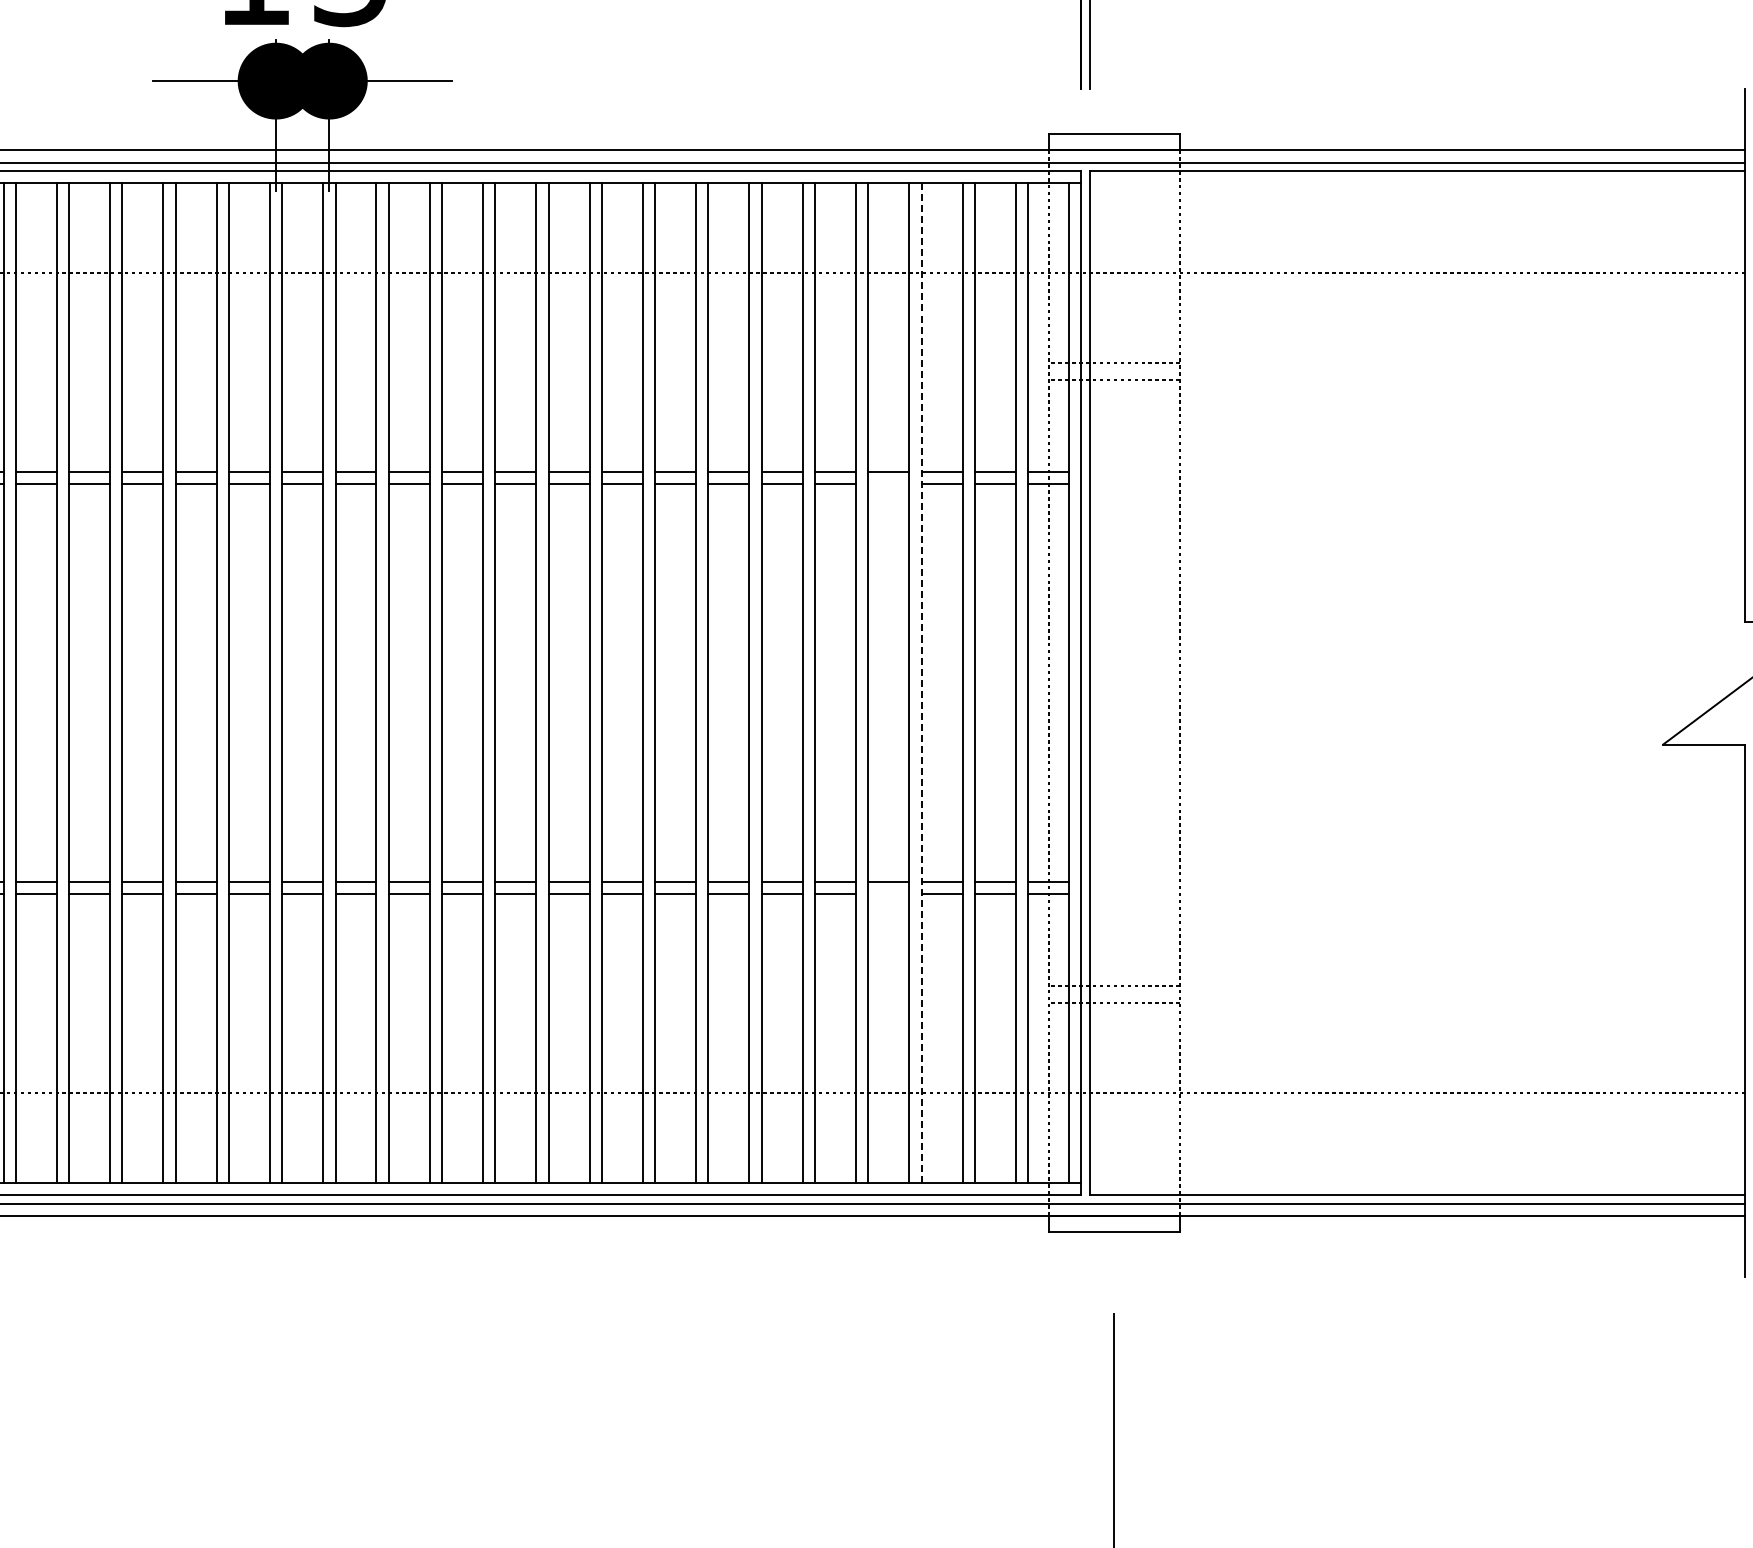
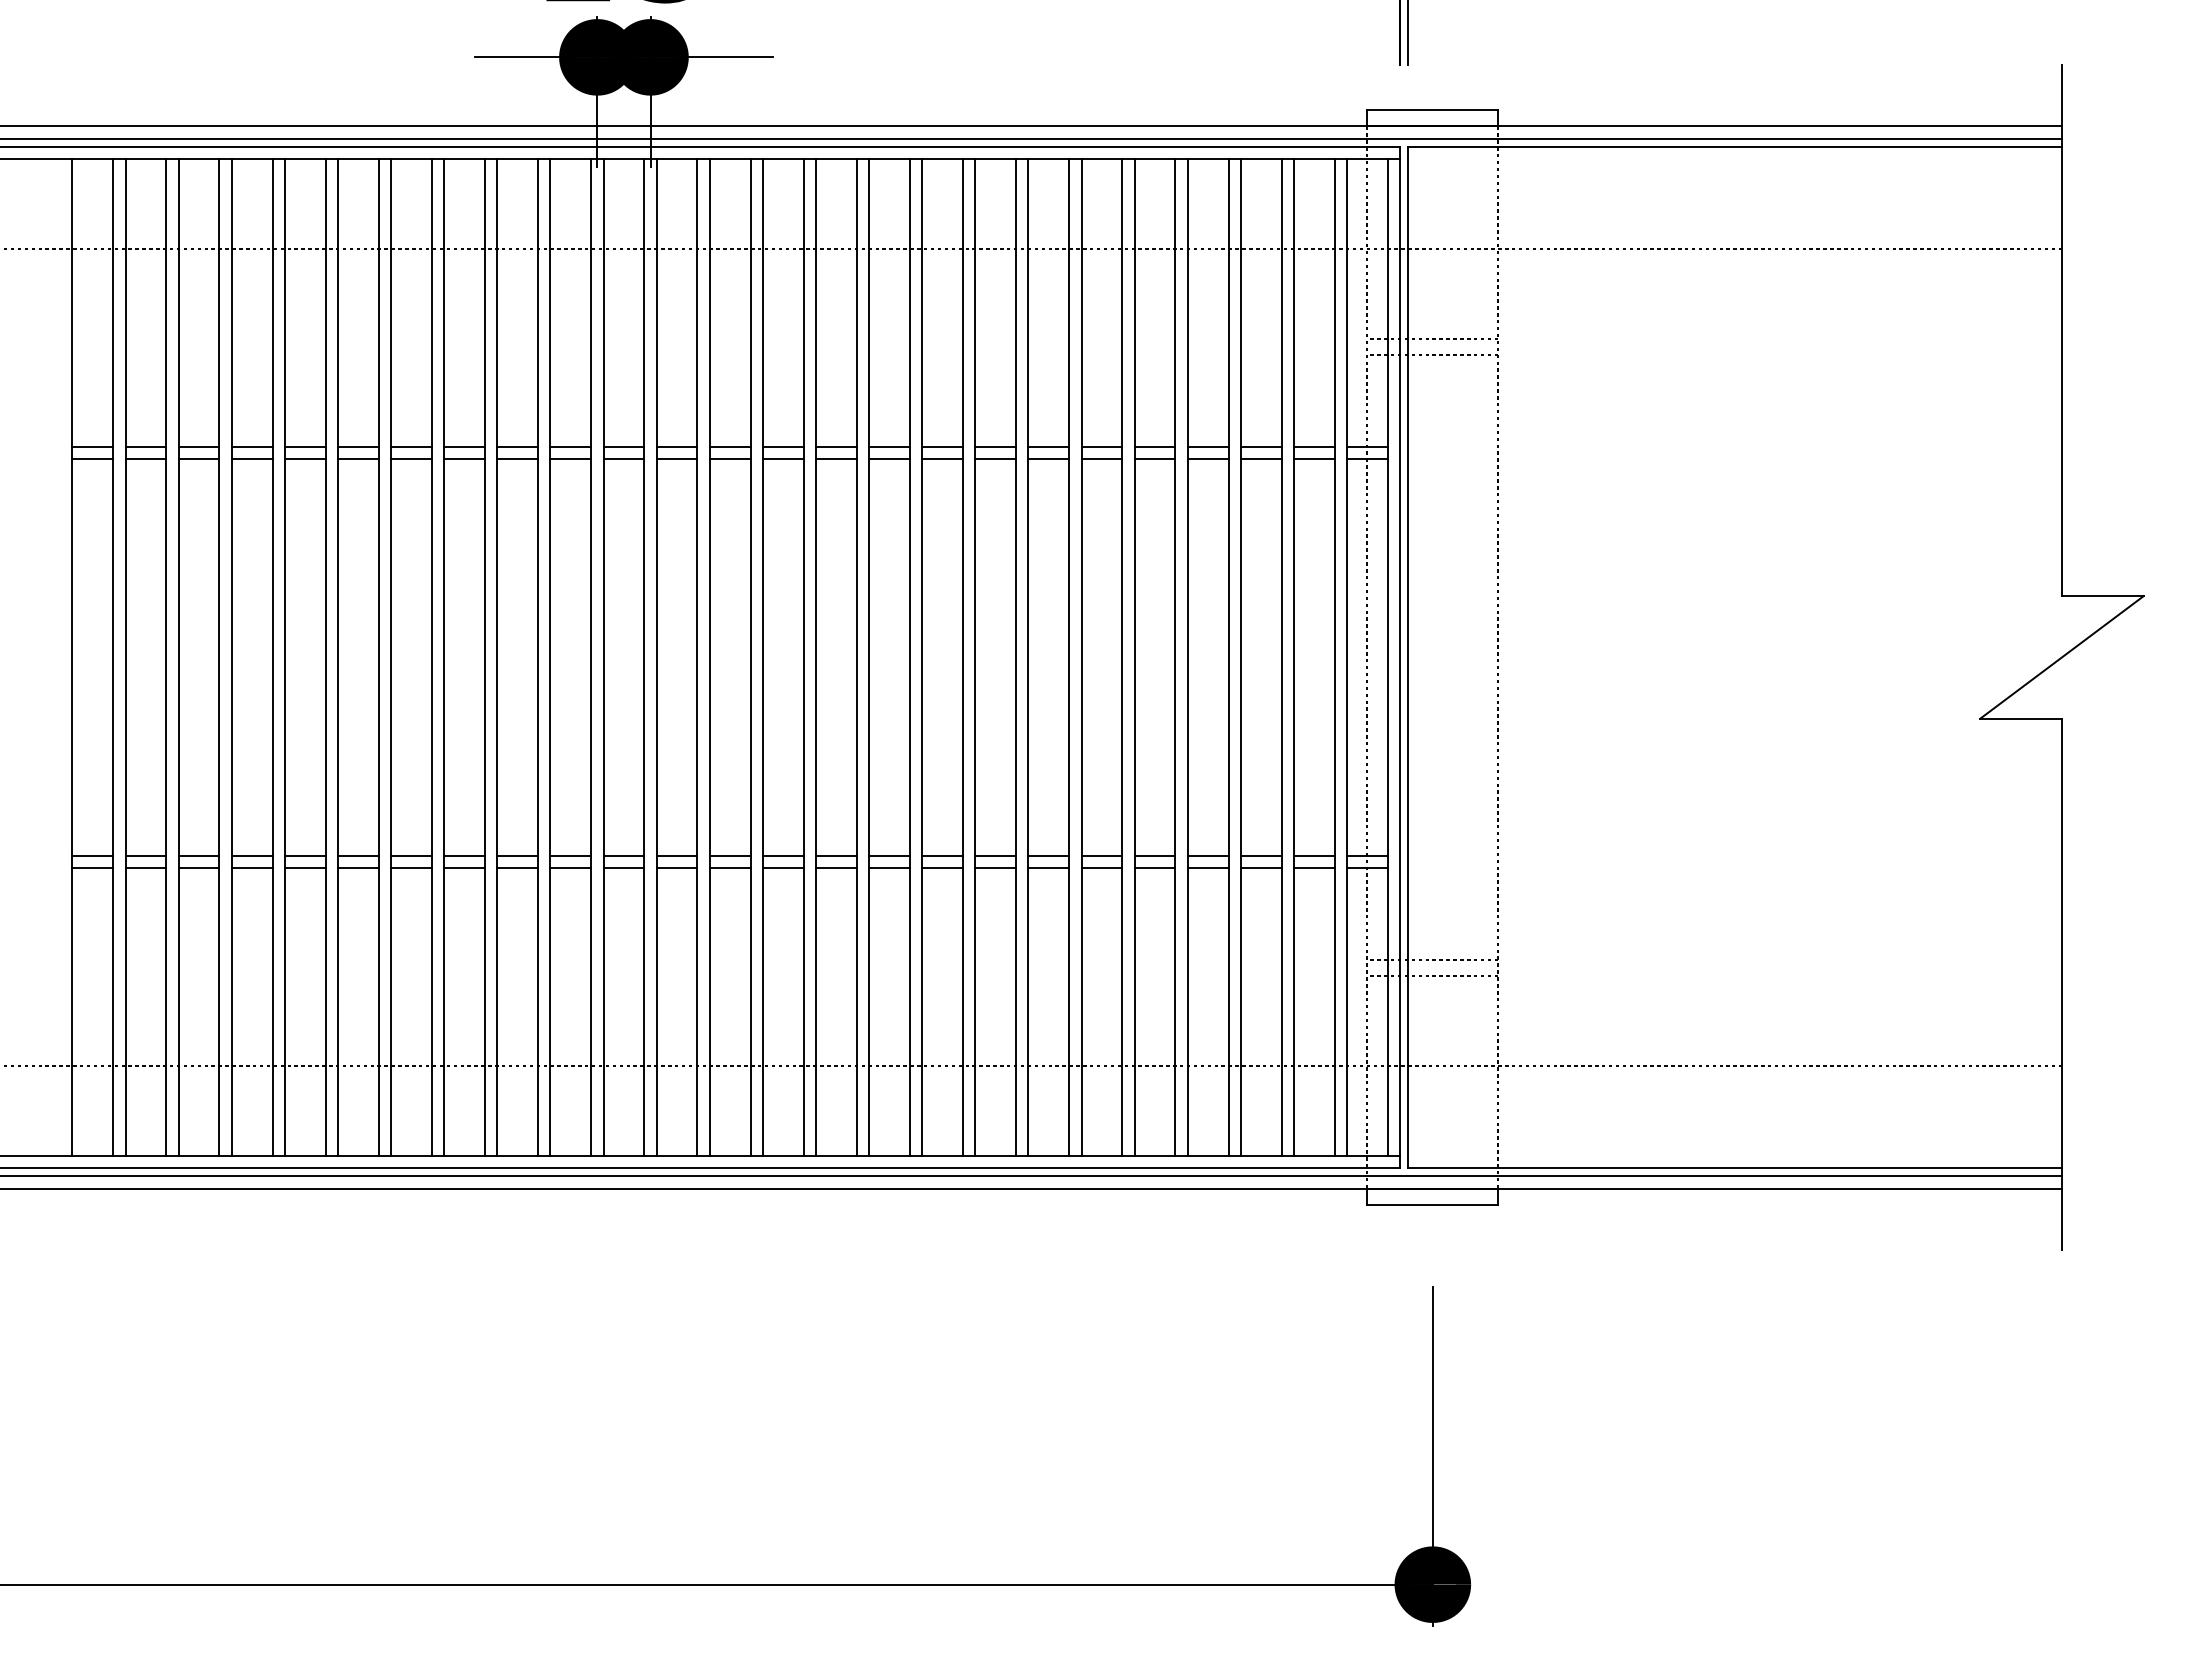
line: (888, 484) -> (1207, 459), added
line: (921, 683) -> (1240, 657), dashed -> solid
line: (888, 893) -> (1207, 867), added

